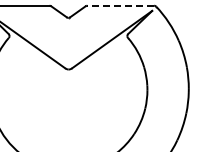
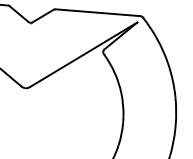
line: (120, 5) -> (97, 12), dashed -> solid

